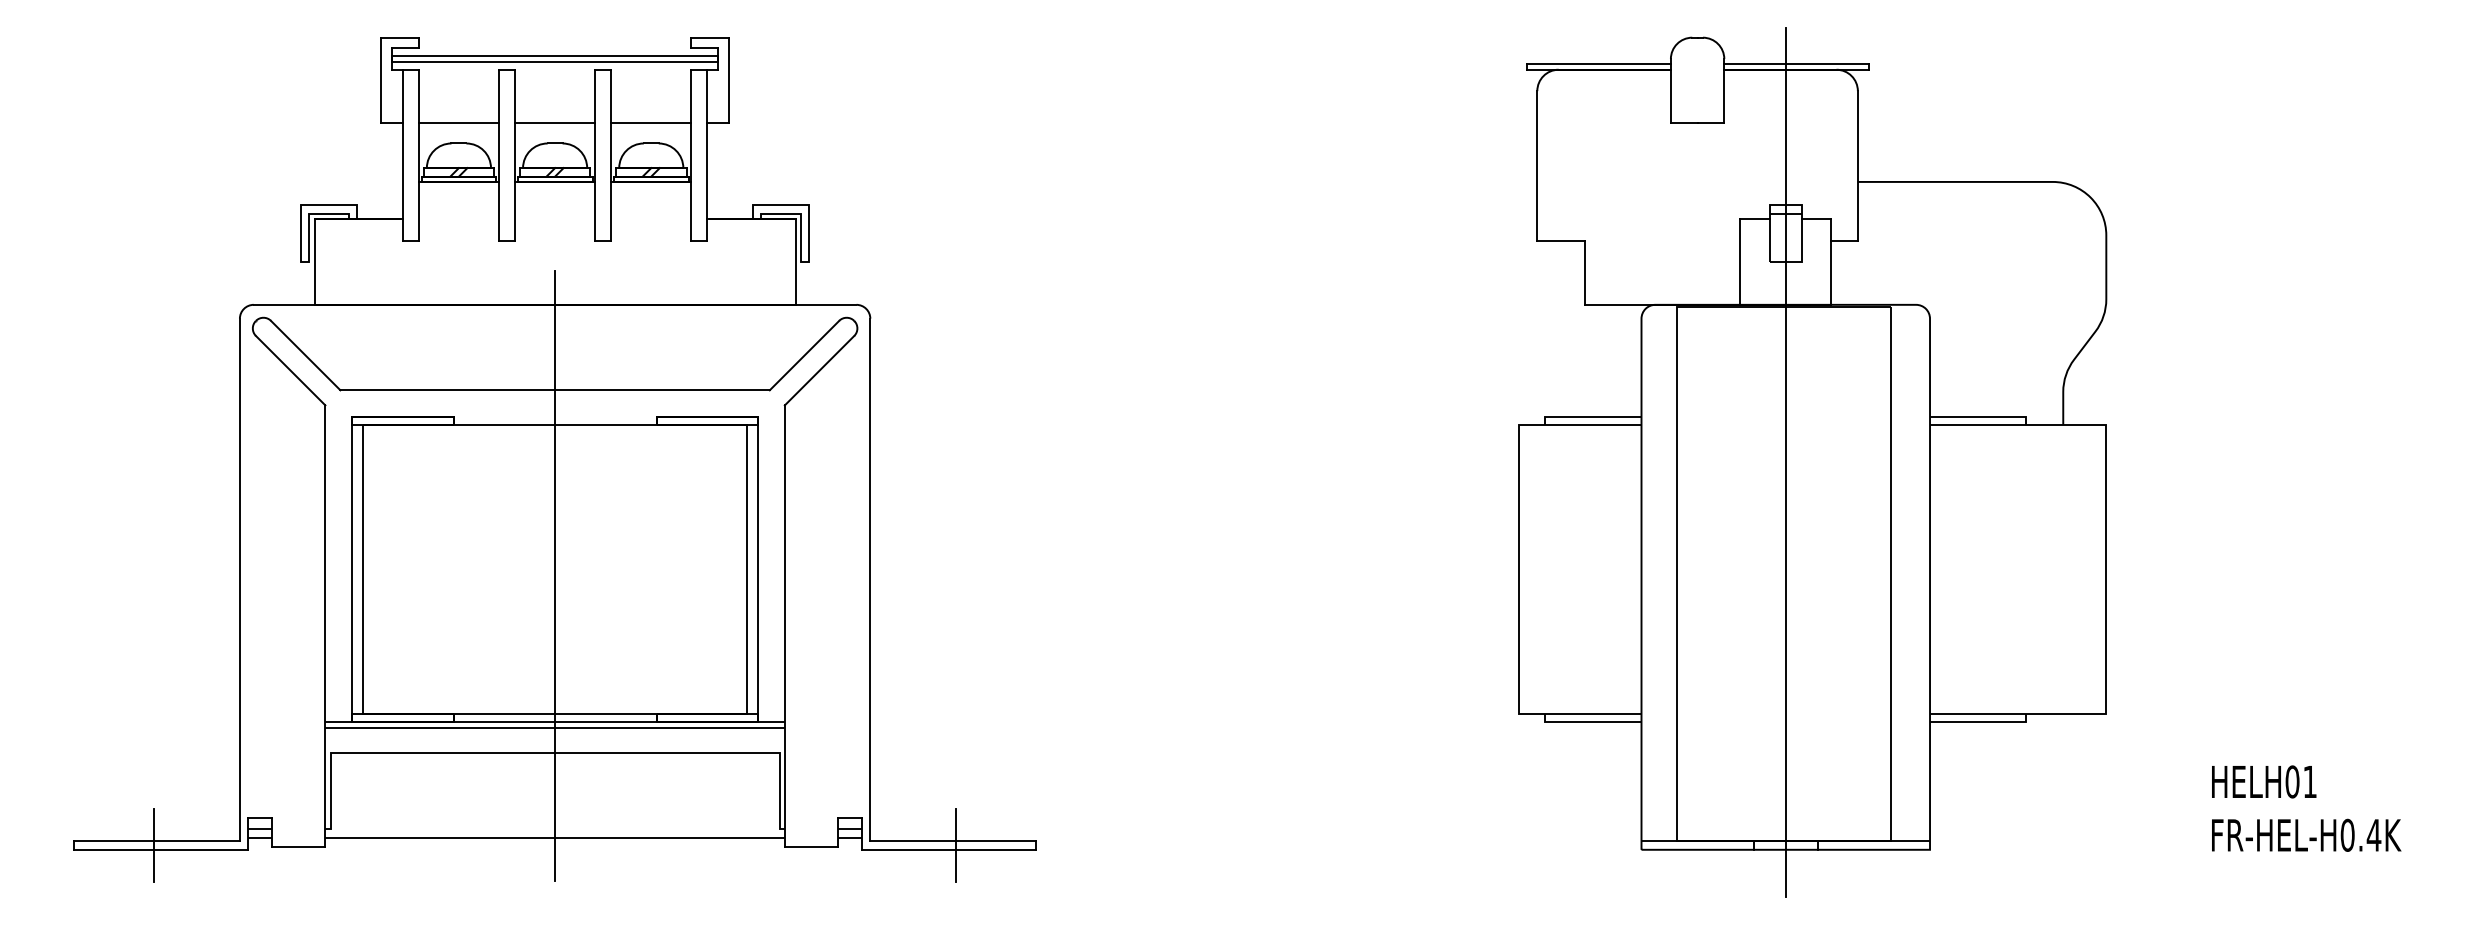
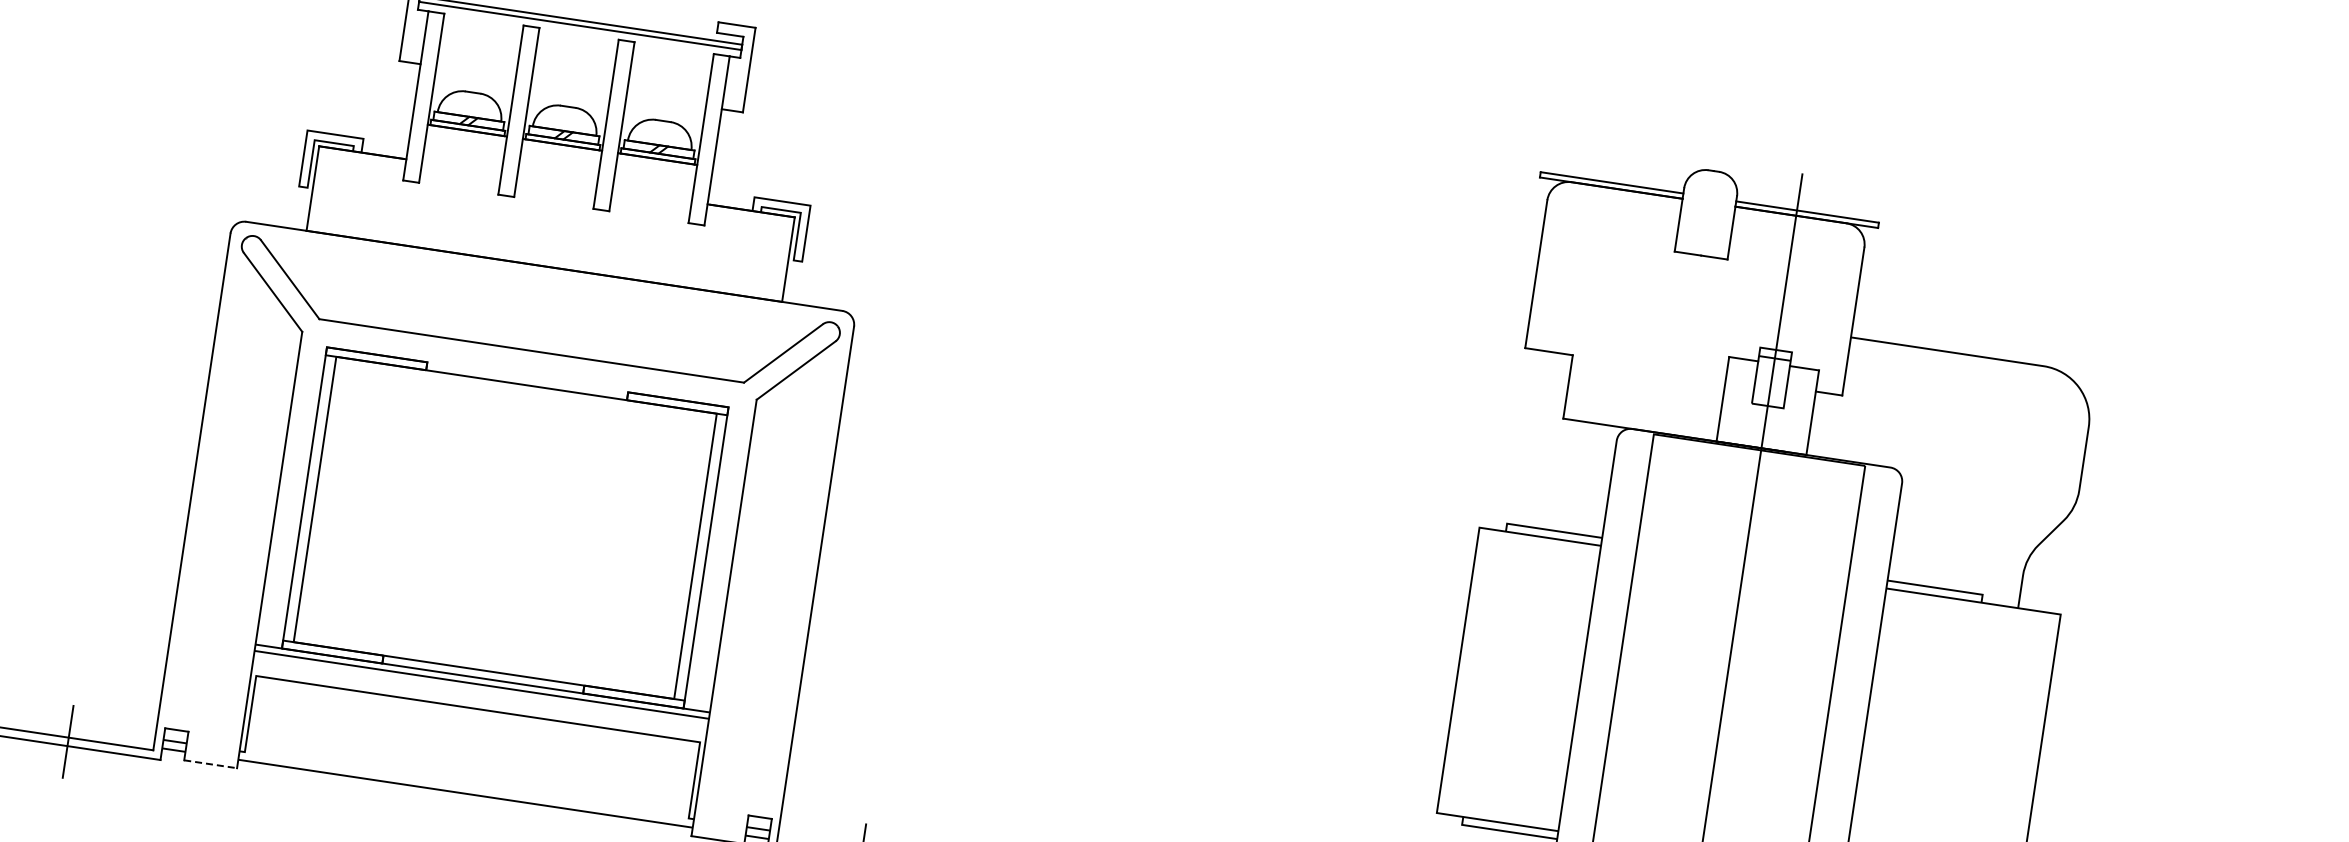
line: (458, 123) -> (475, 72), removed
line: (555, 123) -> (571, 87), removed
line: (651, 123) -> (666, 101), removed
line: (555, 575) -> (504, 534), removed
line: (298, 846) -> (210, 764), solid -> dashed

